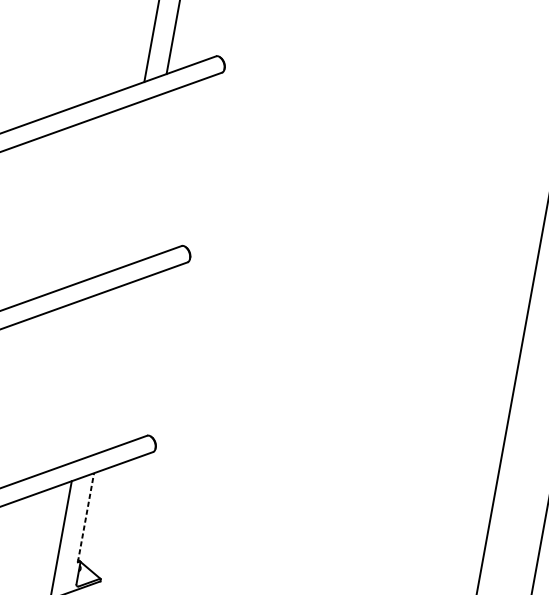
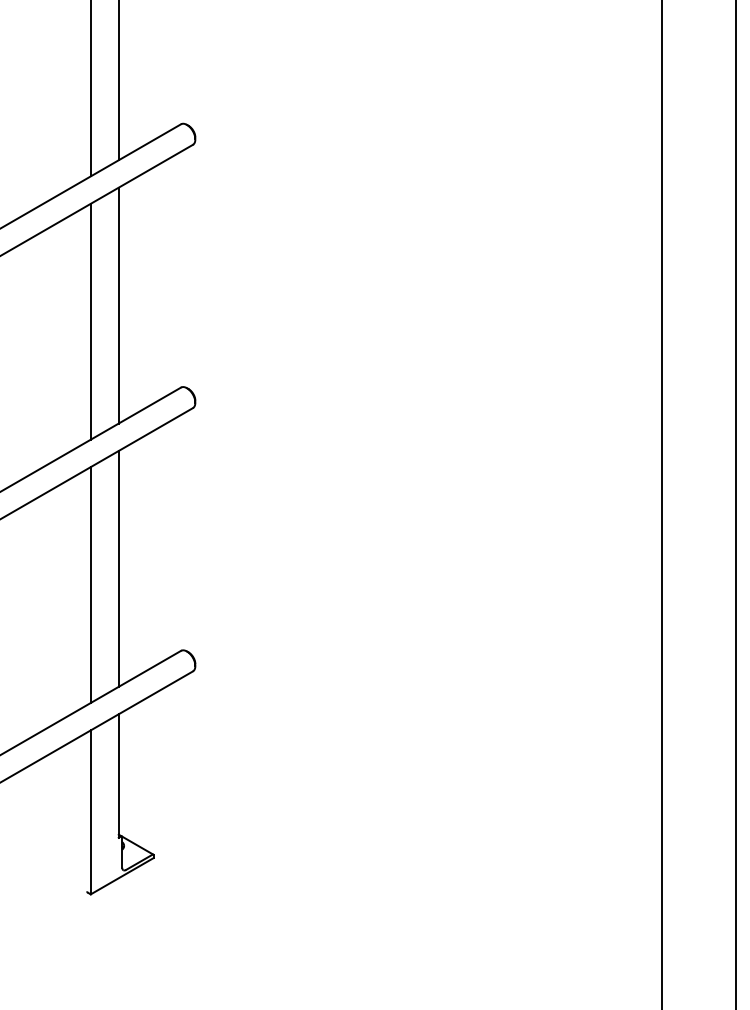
line: (147, 178) -> (118, 305), added
line: (125, 186) -> (90, 321), added
line: (112, 368) -> (118, 568), added
line: (90, 376) -> (90, 584), added
line: (85, 518) -> (118, 776), dashed -> solid

